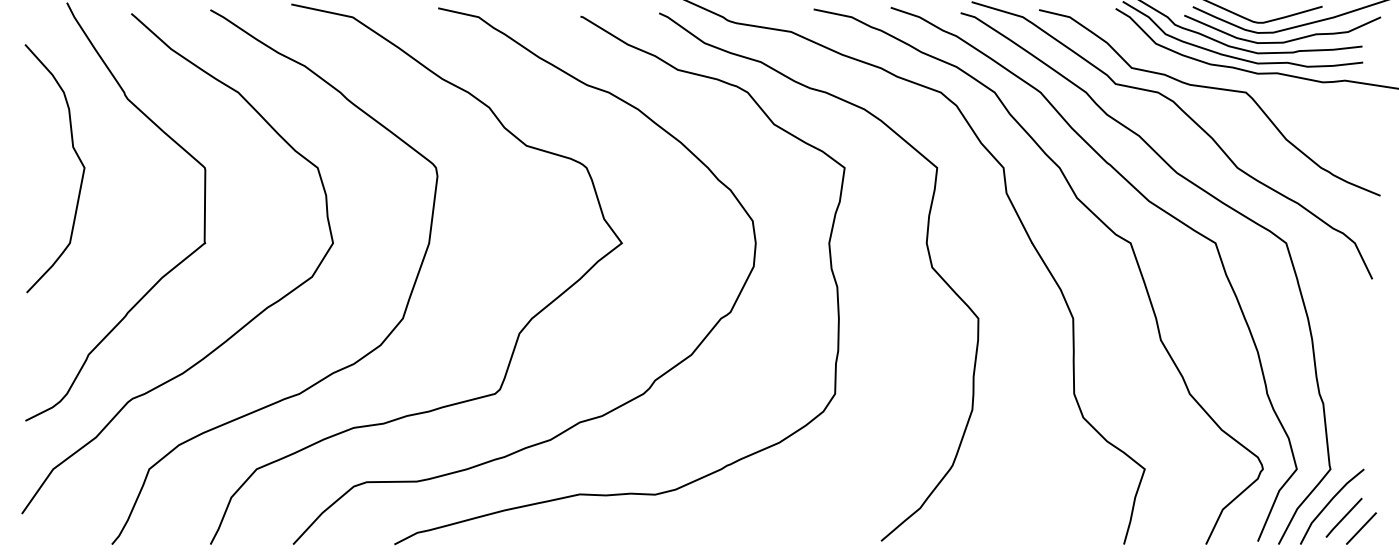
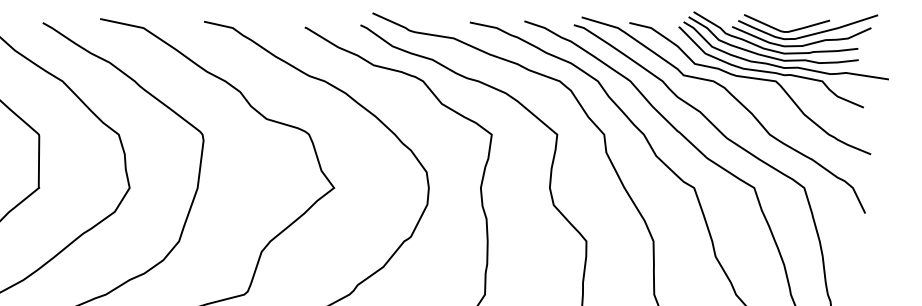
curve: (1237, 78) -> (769, 71), added

